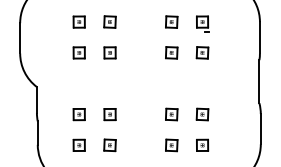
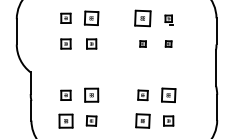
part: (109, 21) -> (91, 17), size x1.4
part: (171, 21) -> (142, 17), size x1.6
part: (202, 23) -> (168, 19), size x0.7
part: (171, 52) -> (142, 43), size x0.6
part: (202, 52) -> (168, 43), size x0.6
part: (109, 114) -> (91, 95), size x1.4
part: (202, 114) -> (168, 95), size x1.4
part: (78, 144) -> (65, 120), size x1.4
part: (171, 145) -> (142, 121), size x1.4

